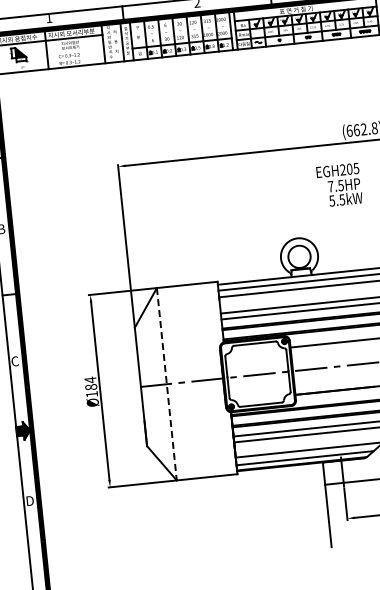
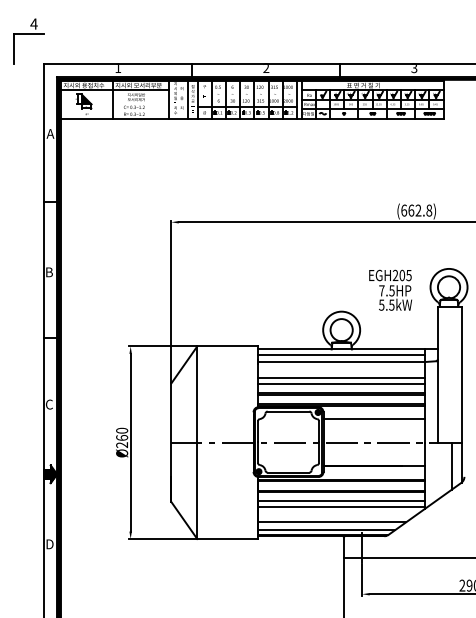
text: (339, 184) -> (390, 289), moved
line: (167, 385) -> (197, 443), dashed -> solid
text: (91, 386) -> (122, 437), Ø184 -> Ø260

